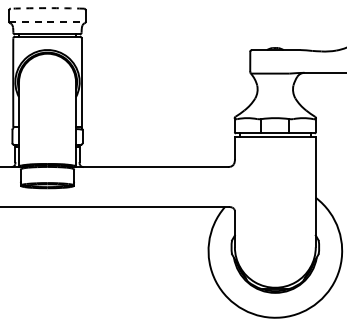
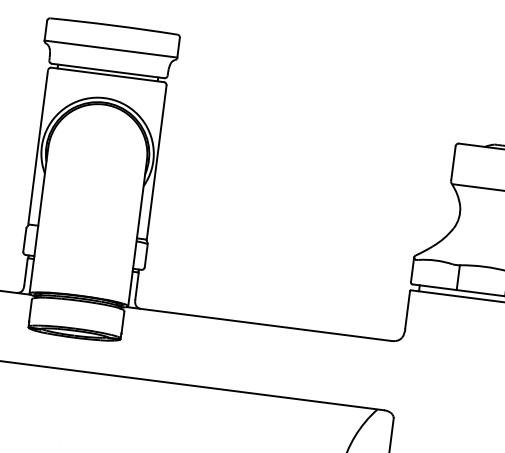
arc: (47, 8) -> (113, 26), dashed -> solid
line: (47, 21) -> (111, 48), dashed -> solid

